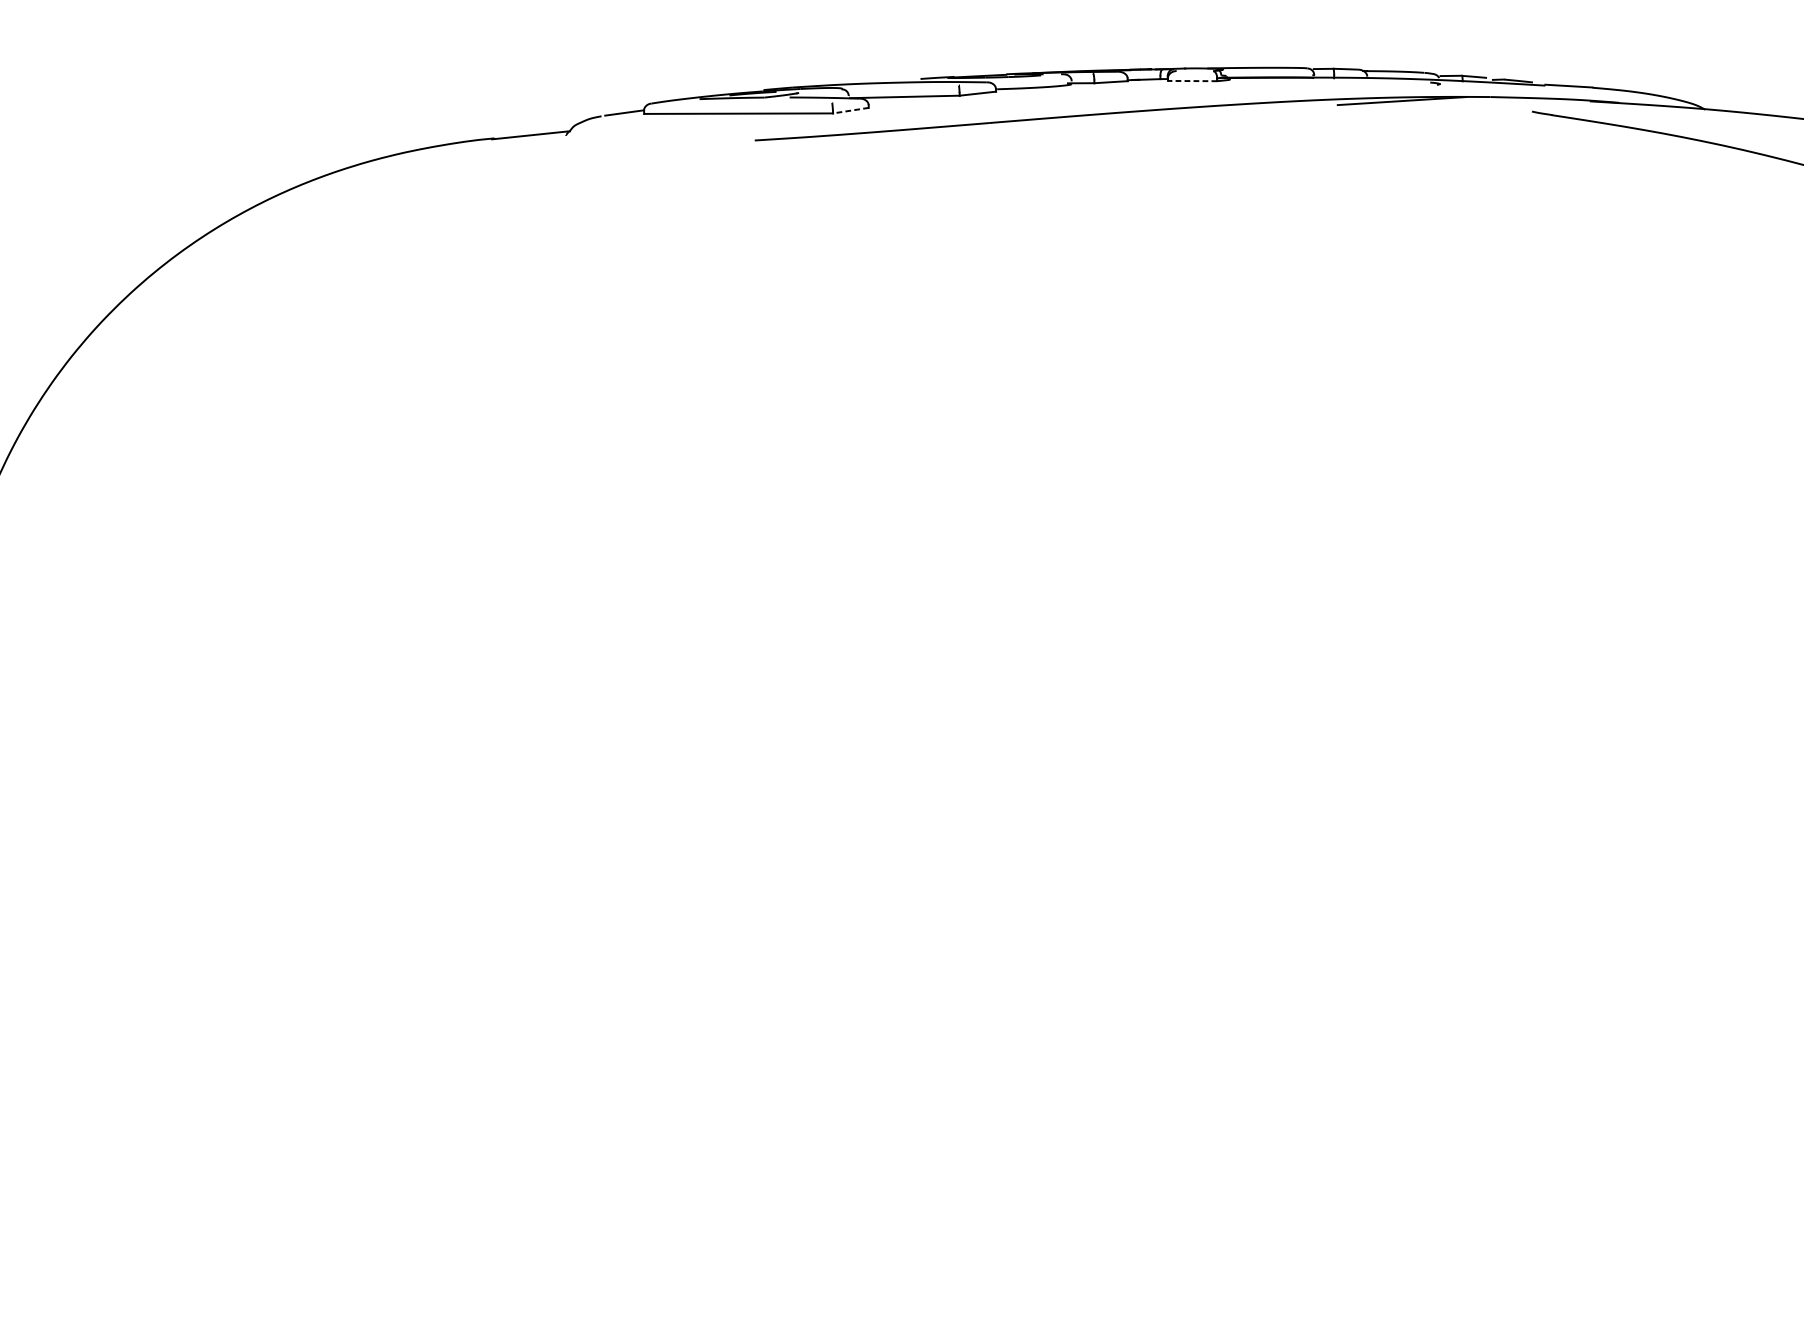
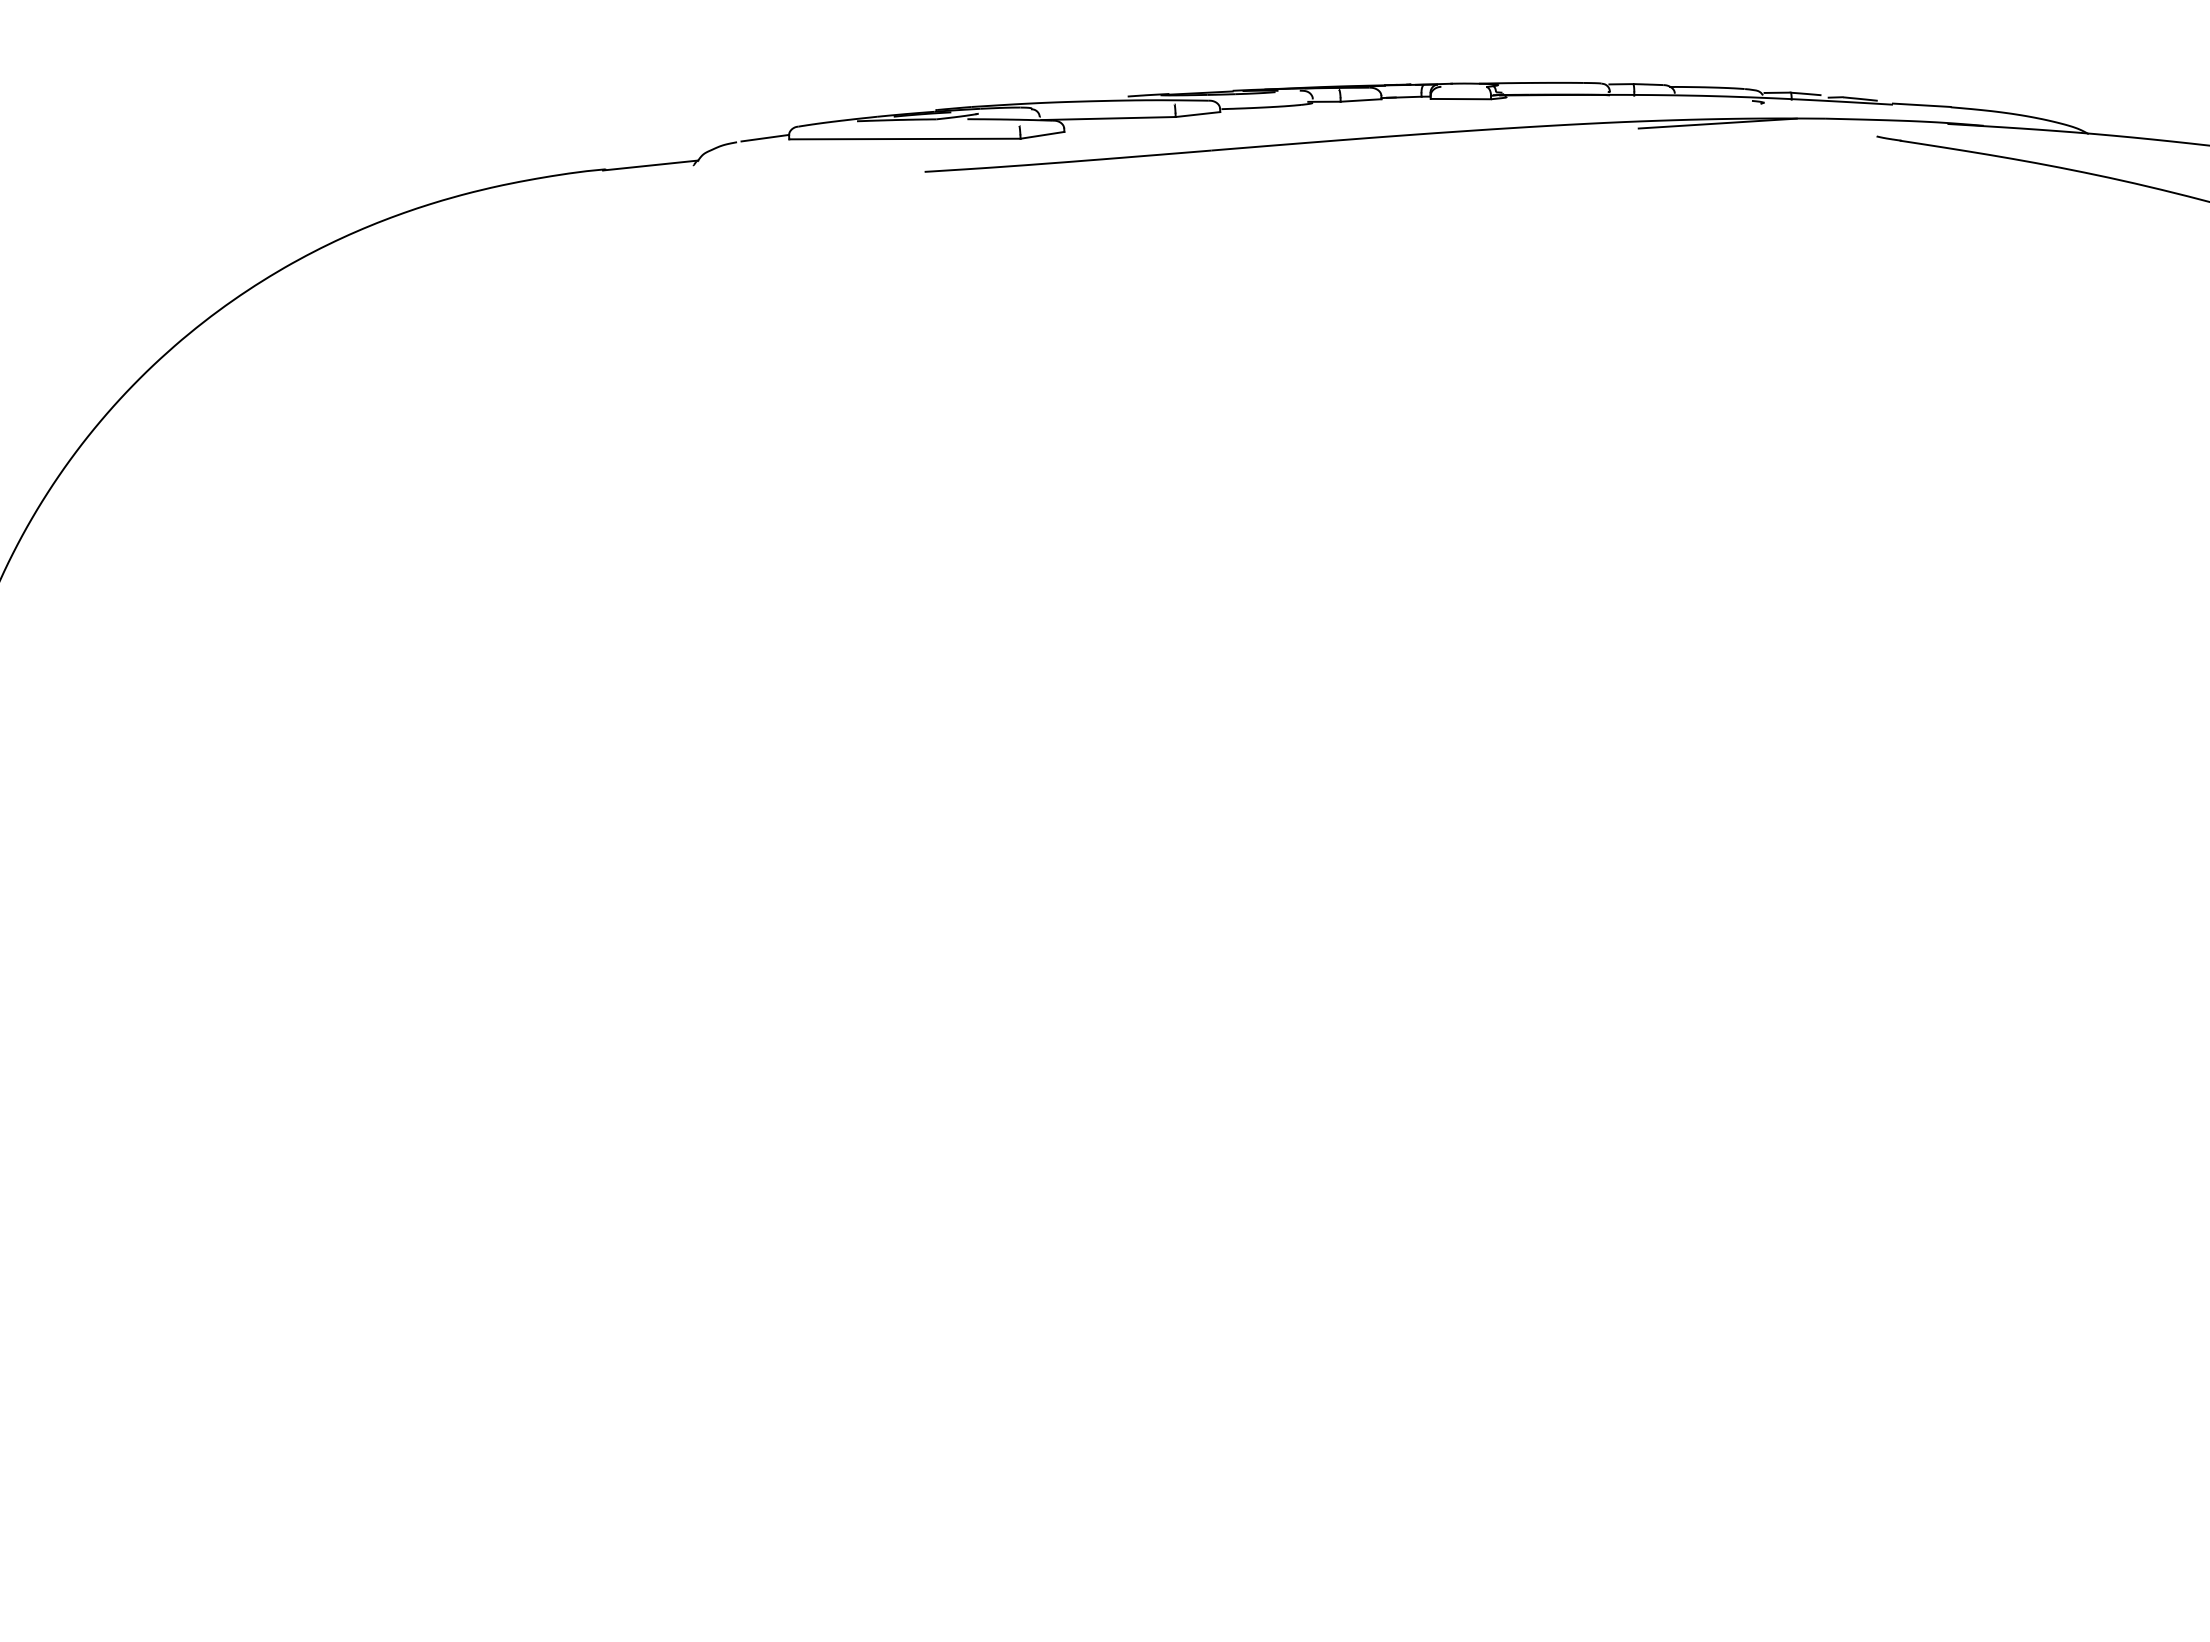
line: (1192, 81) -> (1460, 99), dashed -> solid
line: (850, 110) -> (1042, 135), dashed -> solid

